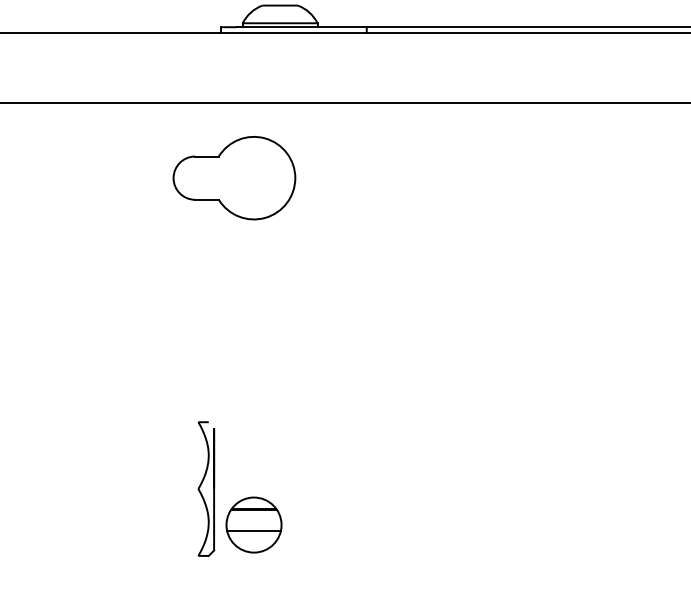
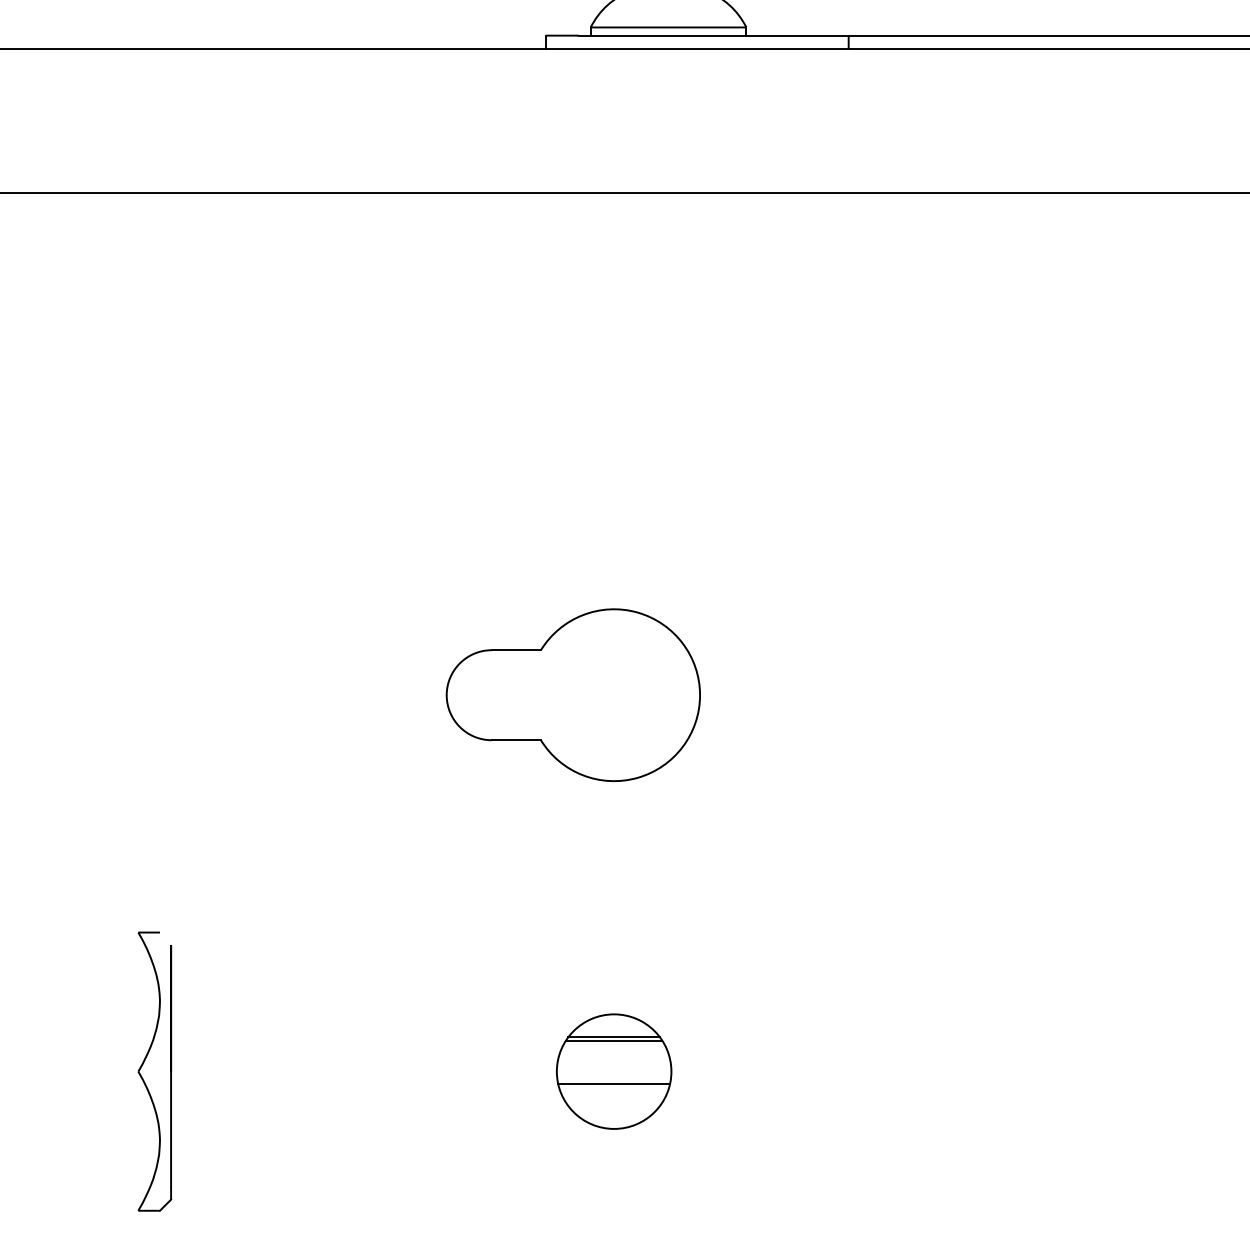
part: (234, 178) -> (573, 695), moved
part: (206, 488) -> (155, 1070), moved

